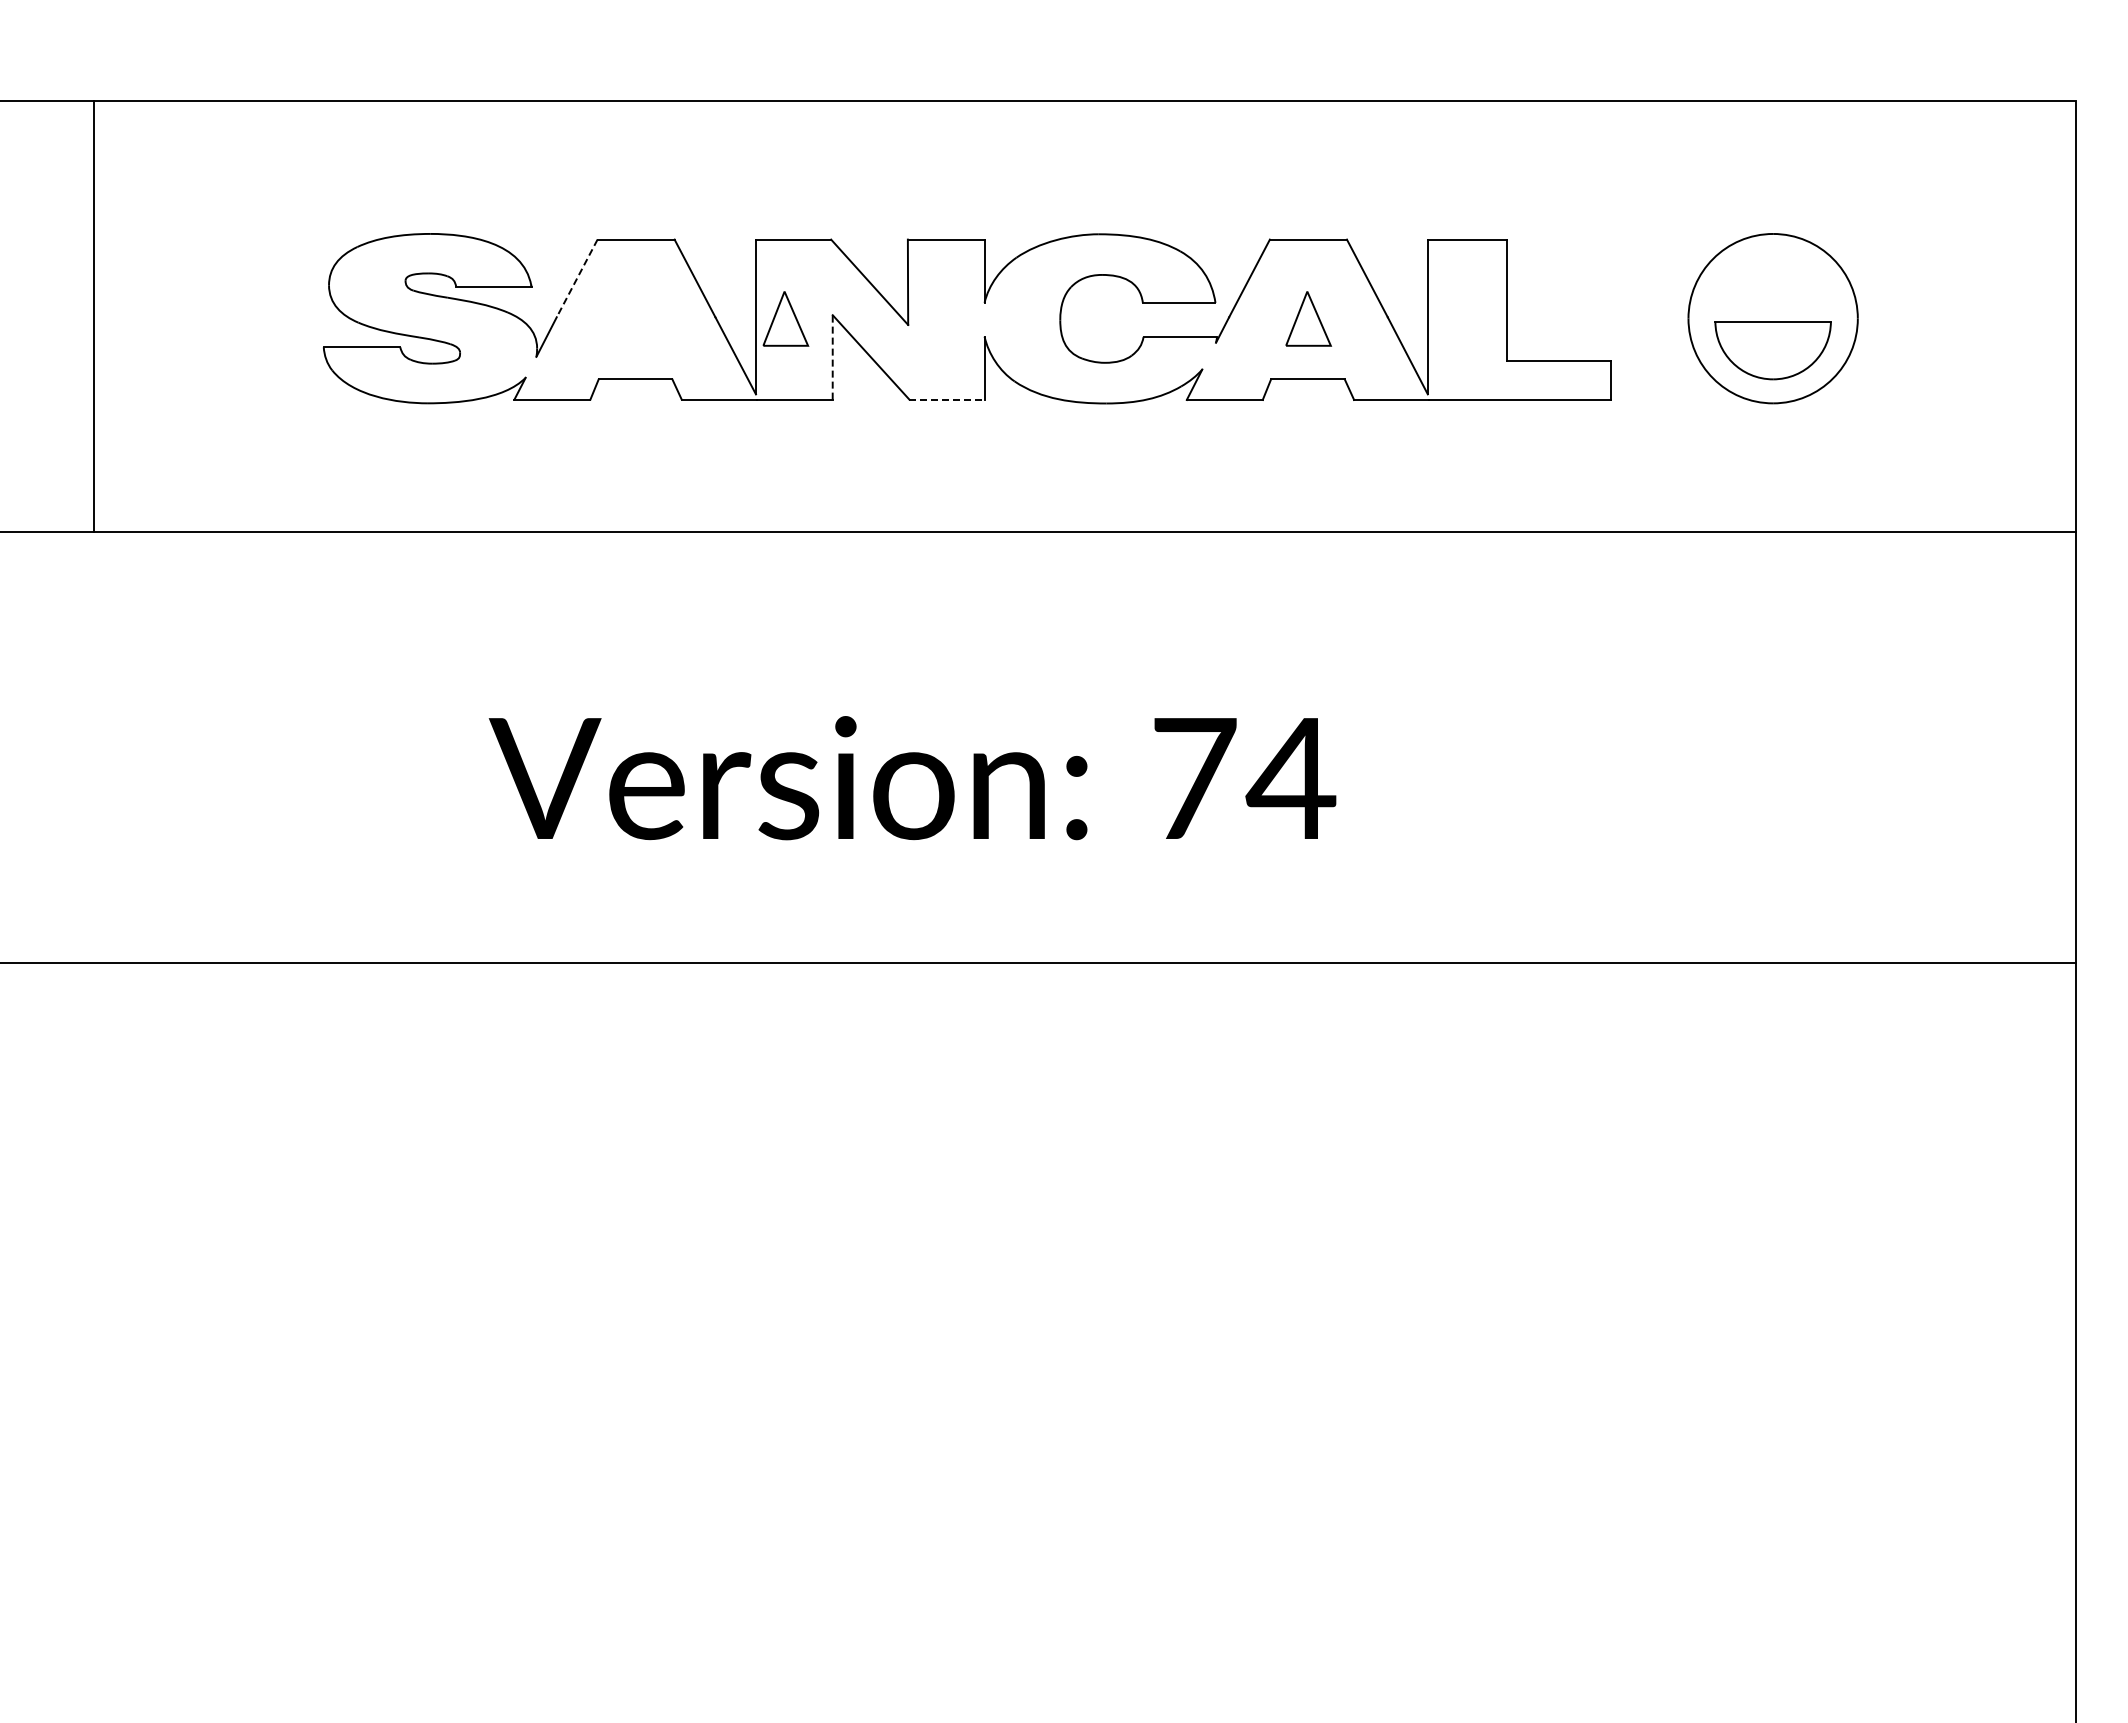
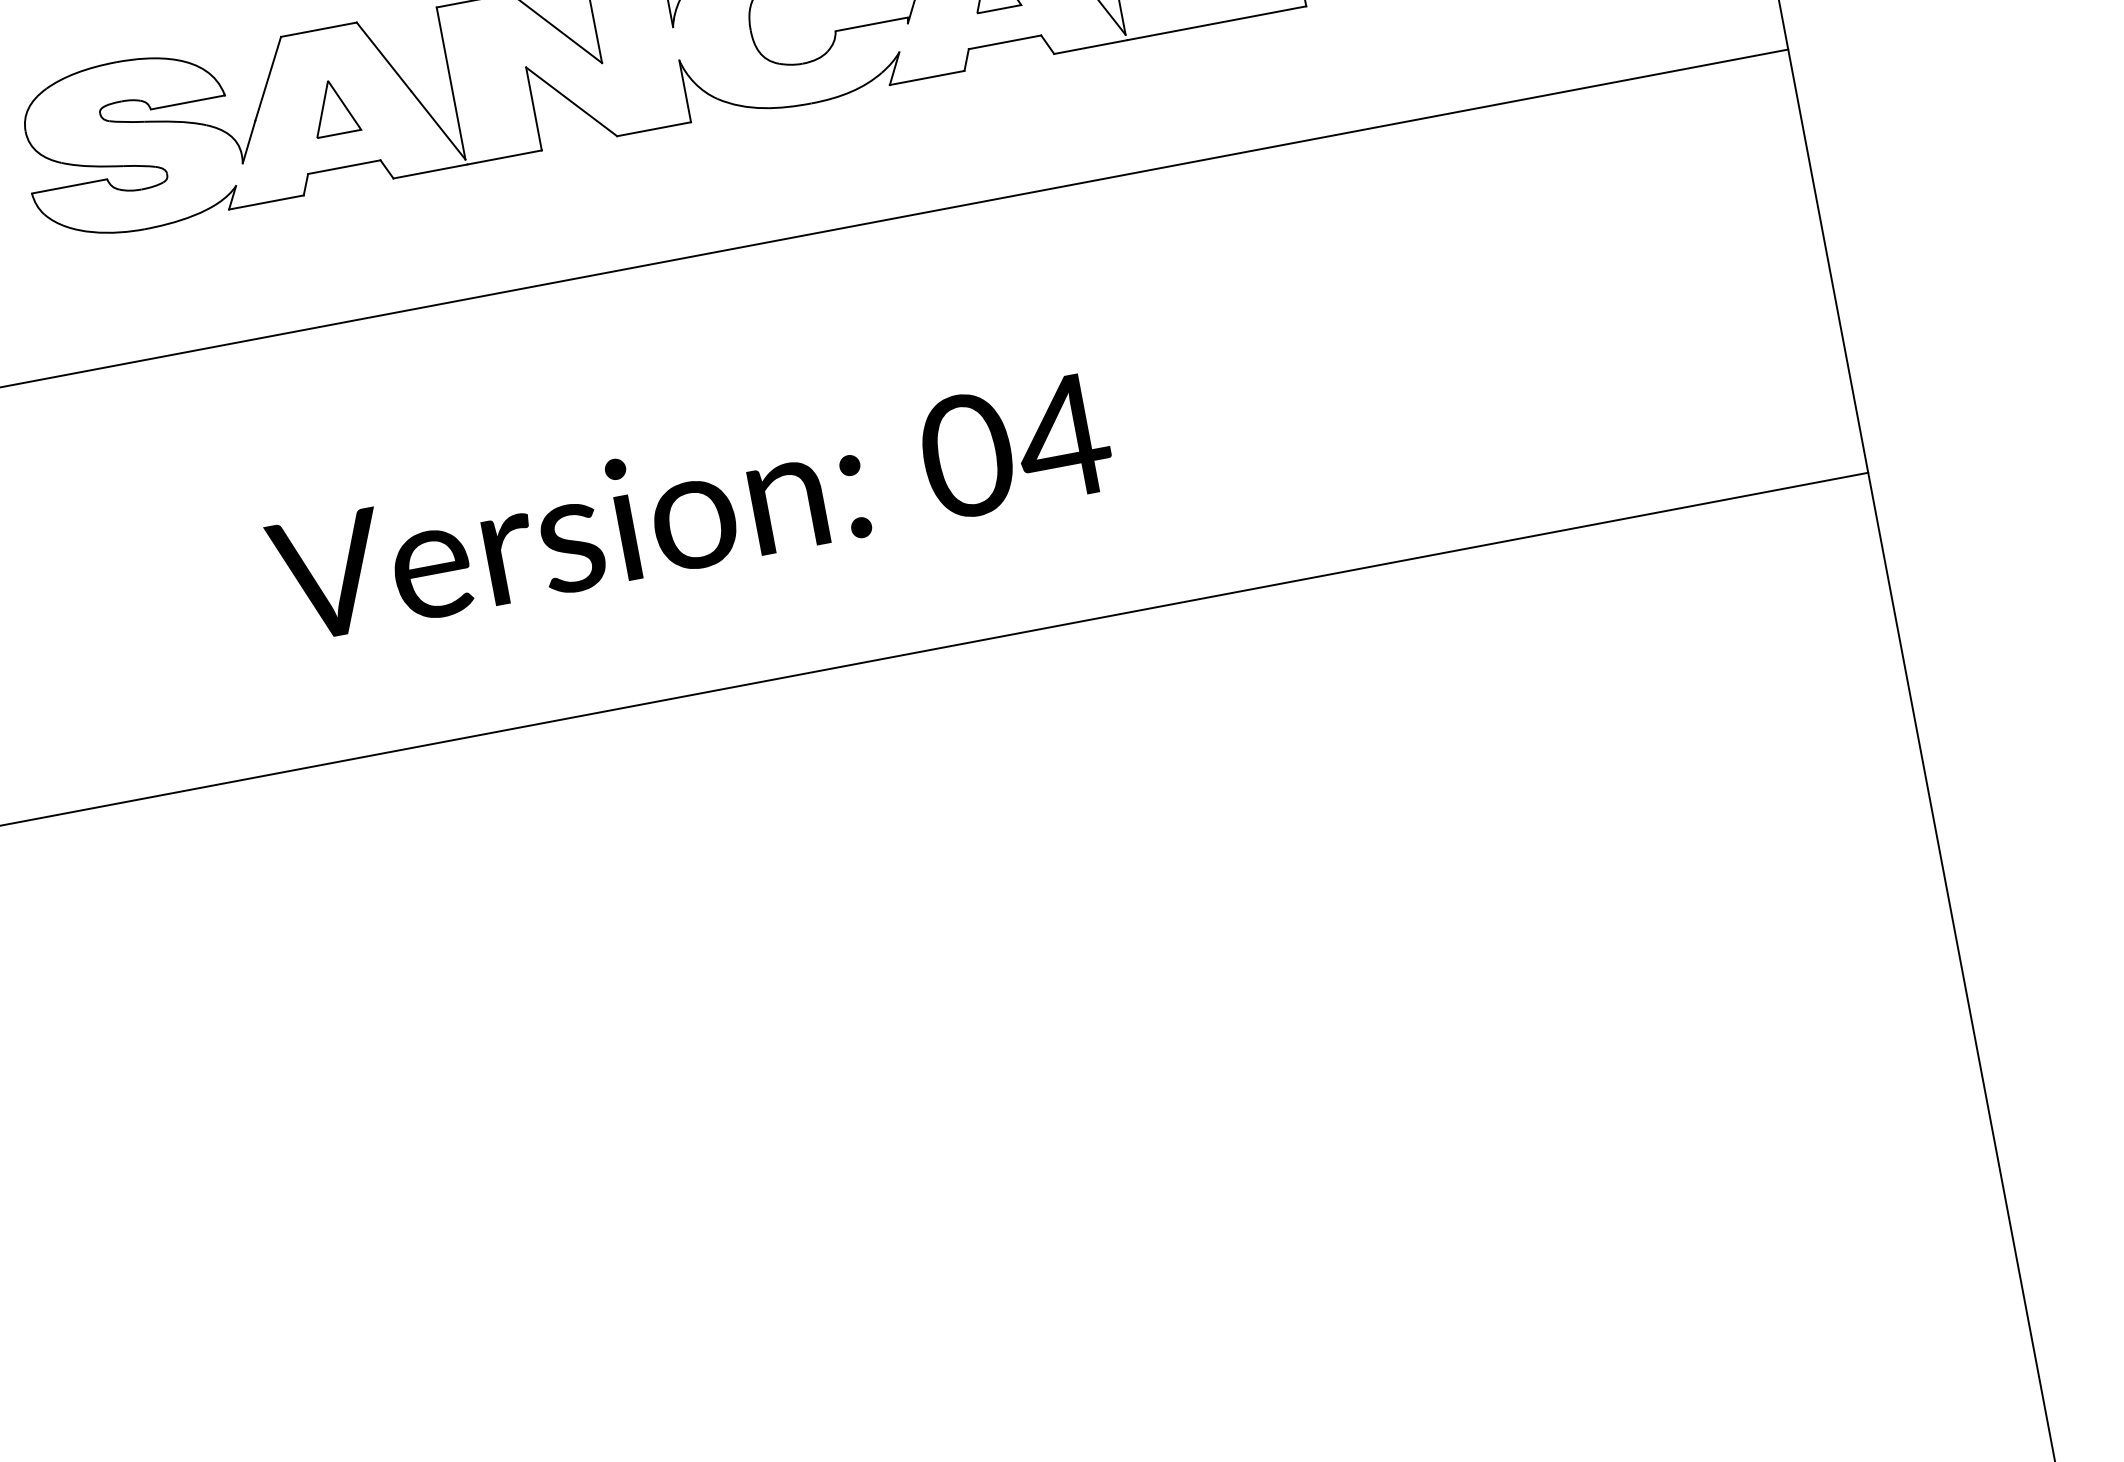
line: (577, 278) -> (268, 78), dashed -> solid
part: (785, 318) -> (333, 107), moved
line: (832, 356) -> (533, 108), dashed -> solid
line: (946, 399) -> (653, 129), dashed -> solid
text: (1194, 778) -> (967, 455), 74 -> 04

